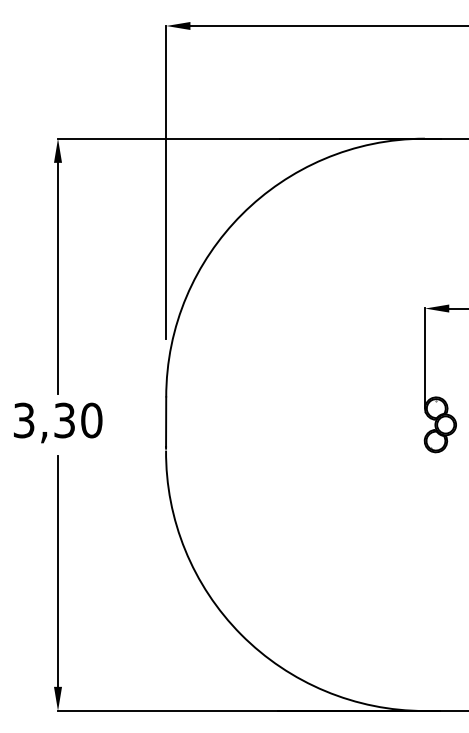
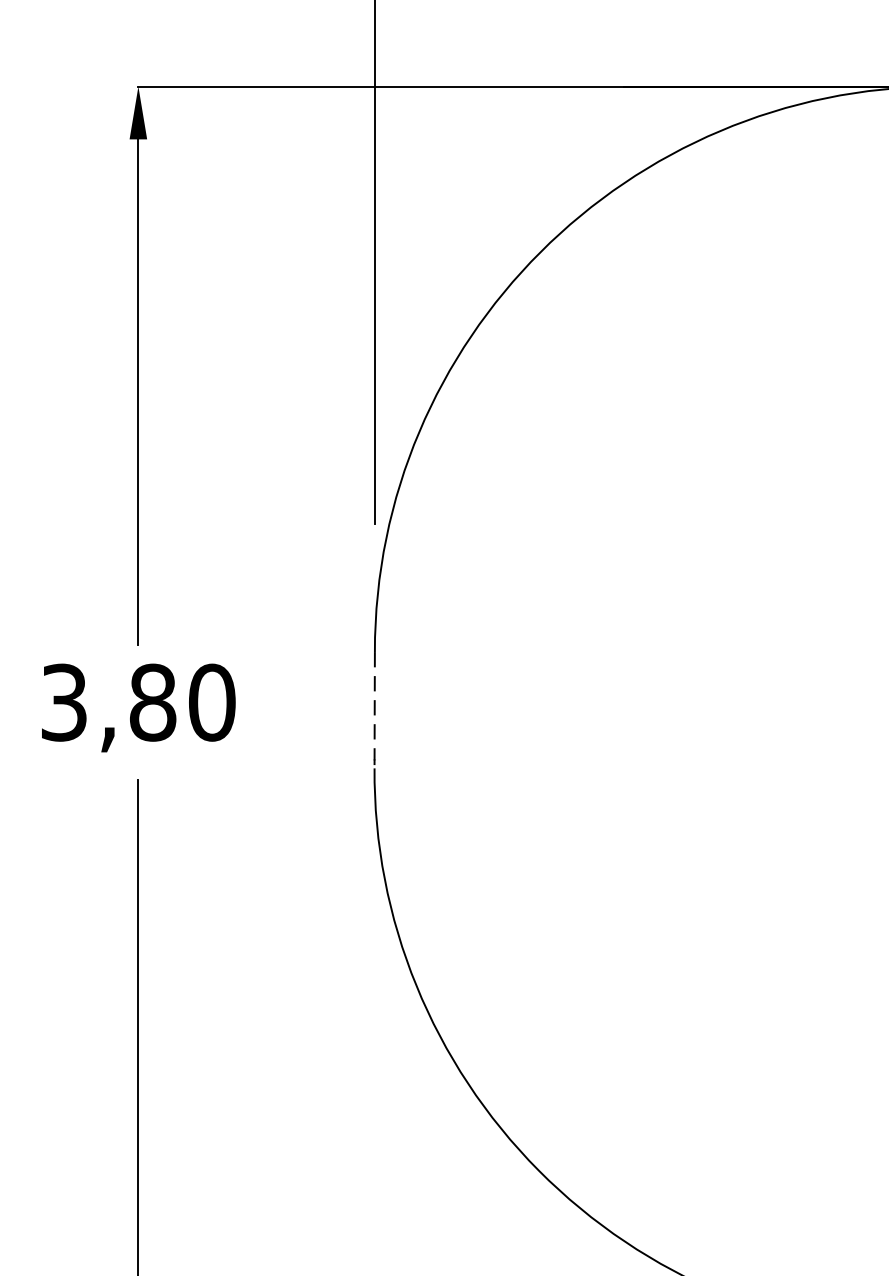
text: (64, 420) -> (152, 702), 3,30 -> 3,80
line: (166, 422) -> (375, 706), solid -> dashed

